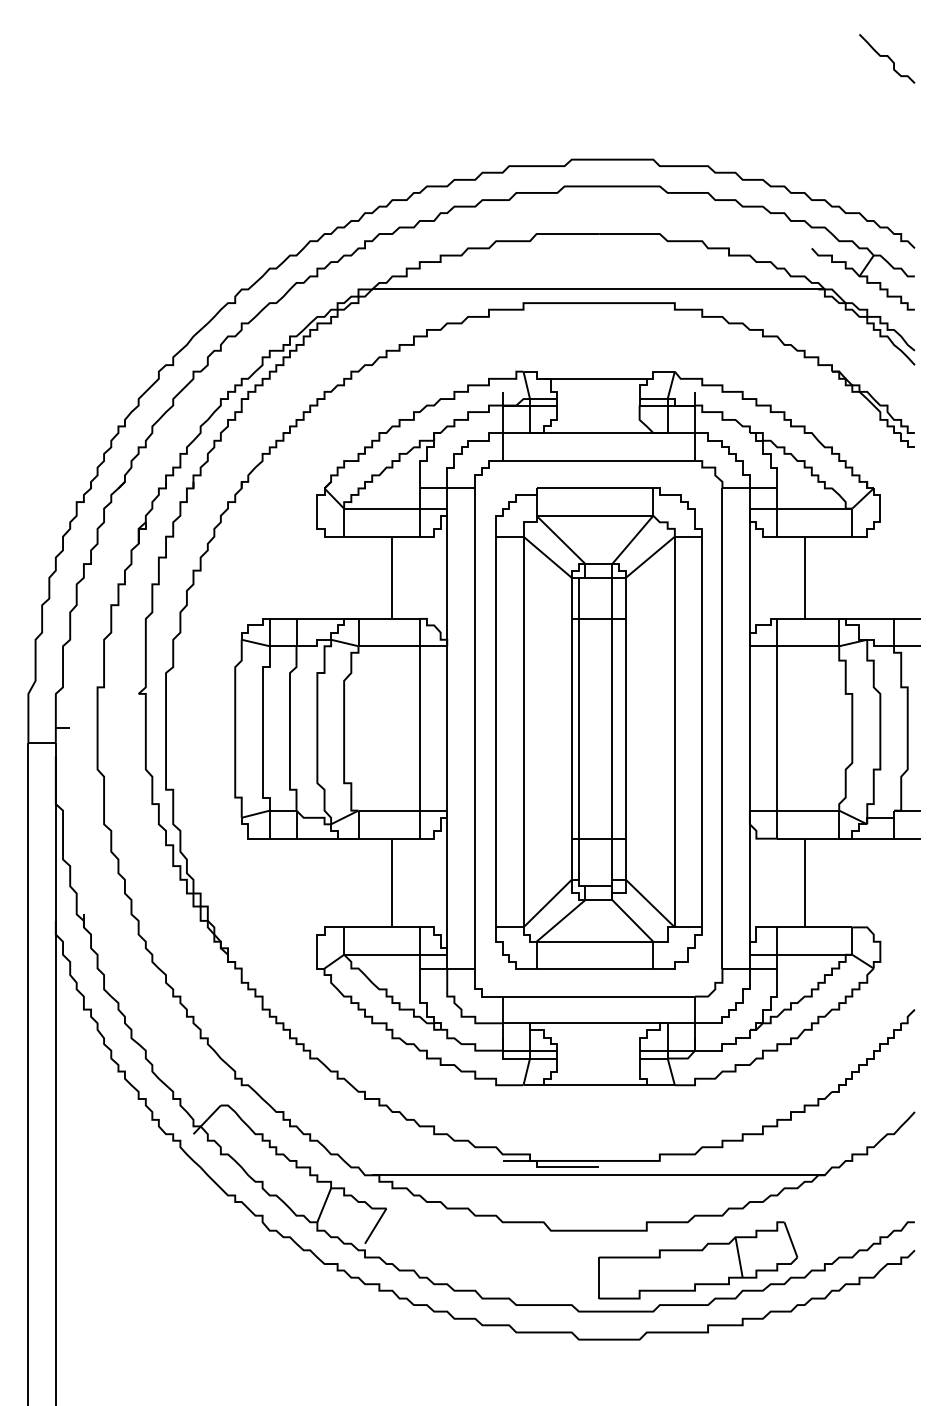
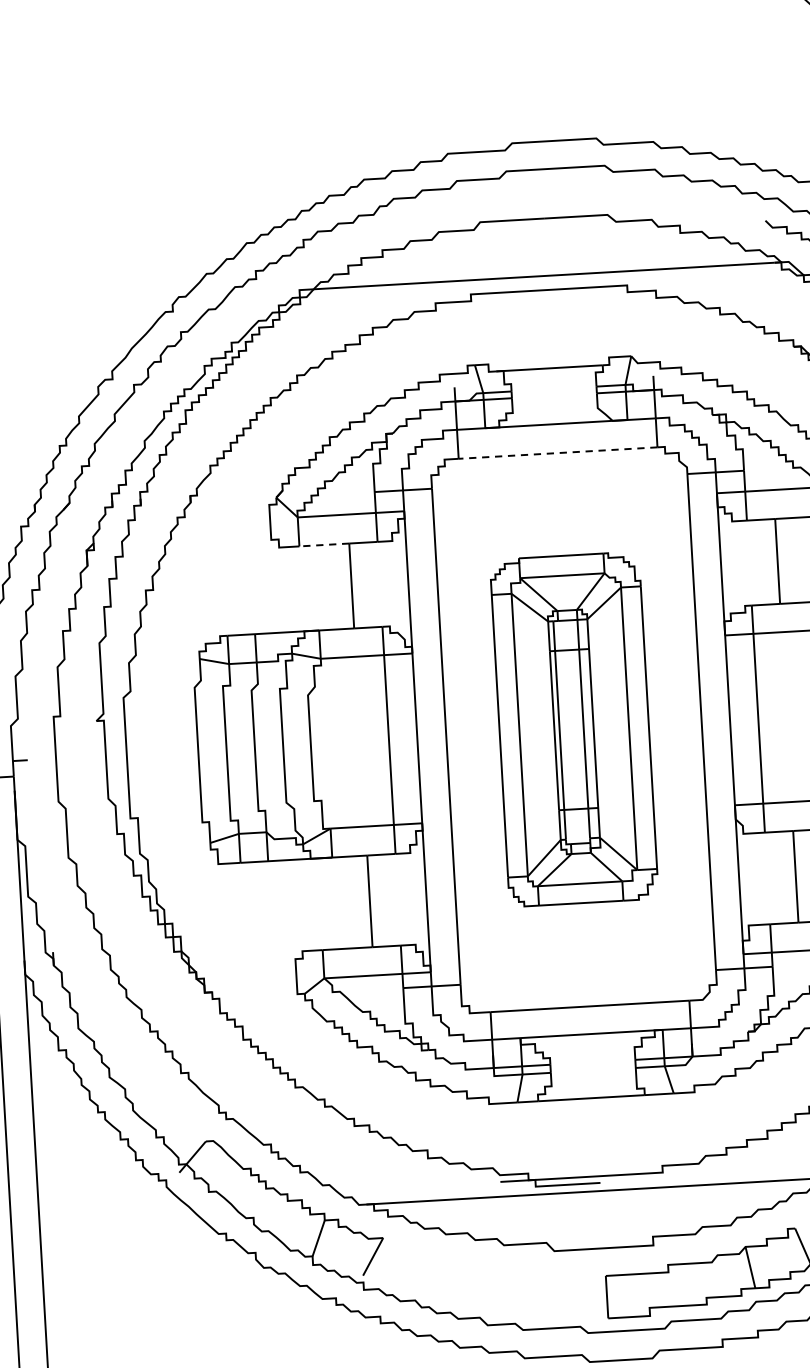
line: (598, 461) -> (557, 453), solid -> dashed
line: (367, 536) -> (323, 544), solid -> dashed
part: (598, 728) -> (573, 729), size x0.7

